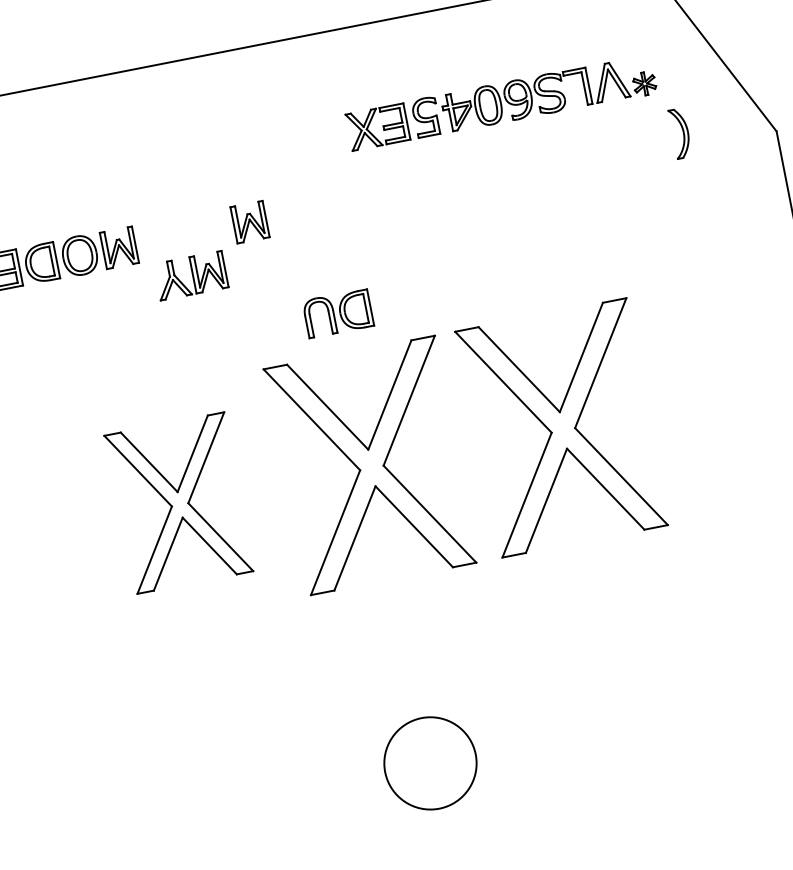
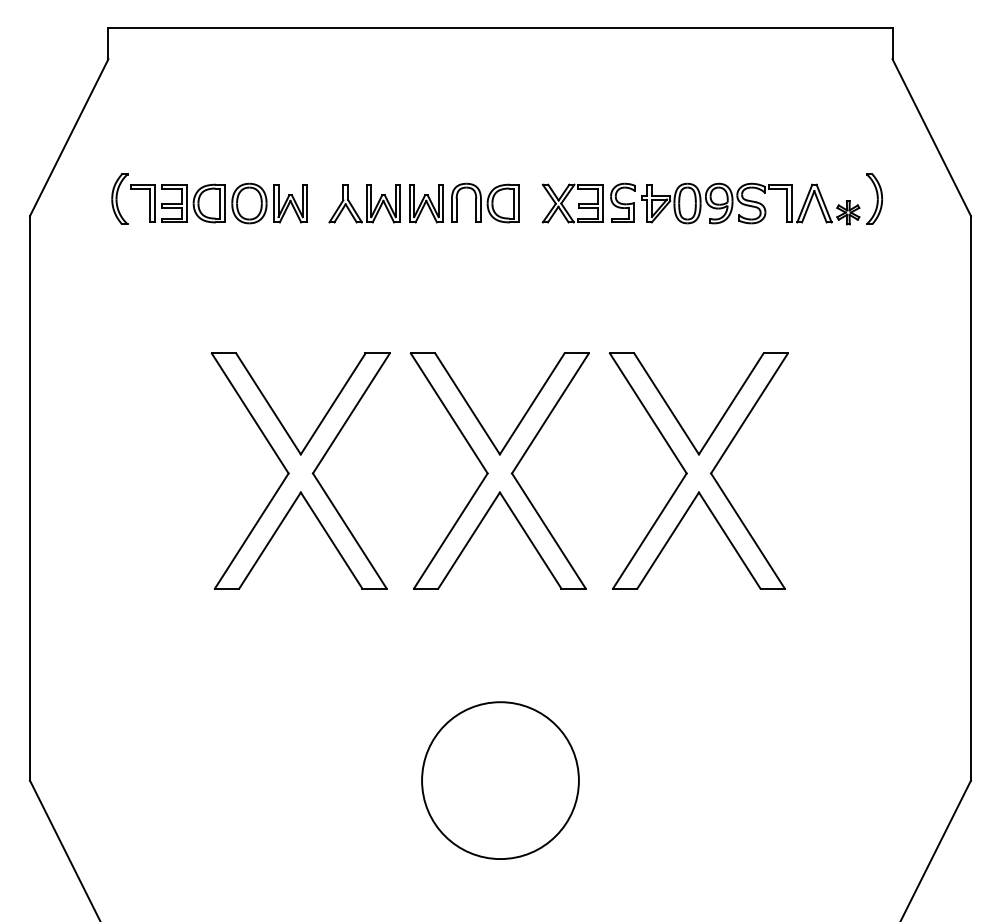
part: (500, 103) -> (700, 203), moved
part: (190, 275) -> (364, 203), moved
part: (338, 312) -> (485, 202), moved
part: (179, 502) -> (300, 470), size x1.43
circle: (430, 763) -> (500, 780), size x1.67

